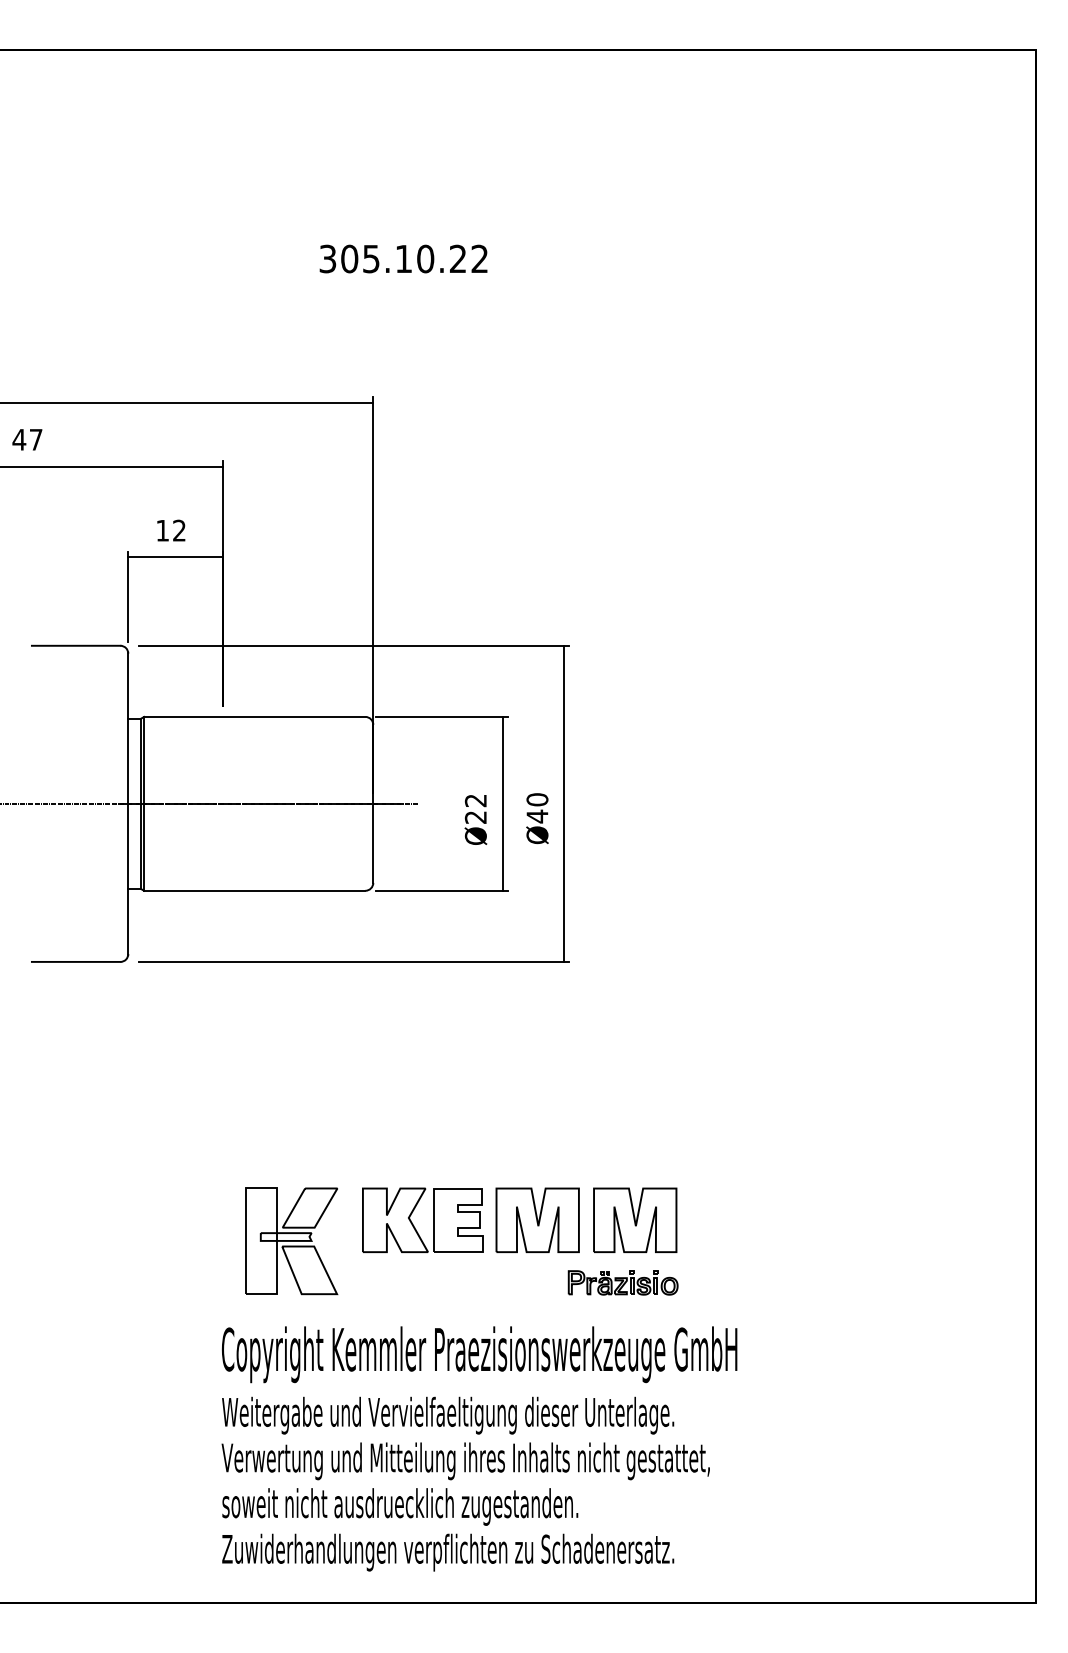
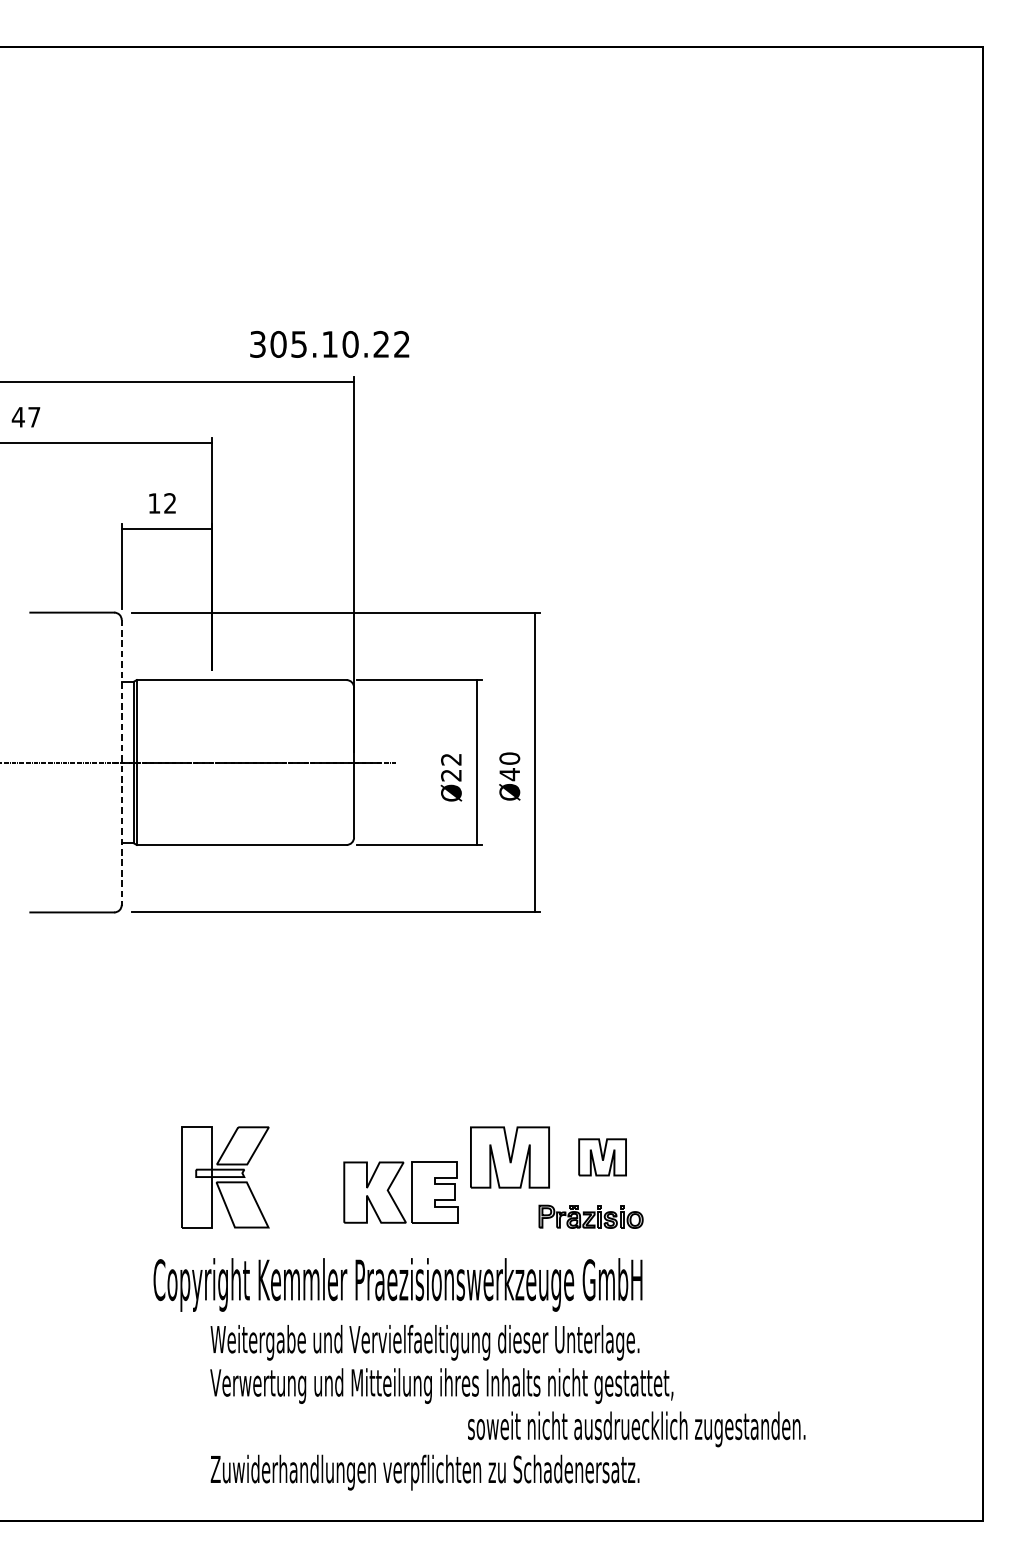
text: (403, 258) -> (329, 343), moved
line: (128, 803) -> (121, 762), solid -> dashed
part: (635, 1219) -> (602, 1156), size x0.6
part: (414, 1225) -> (393, 1197), moved
part: (291, 1241) -> (225, 1177), moved
text: (479, 1354) -> (397, 1284), moved
text: (400, 1506) -> (636, 1428), moved

